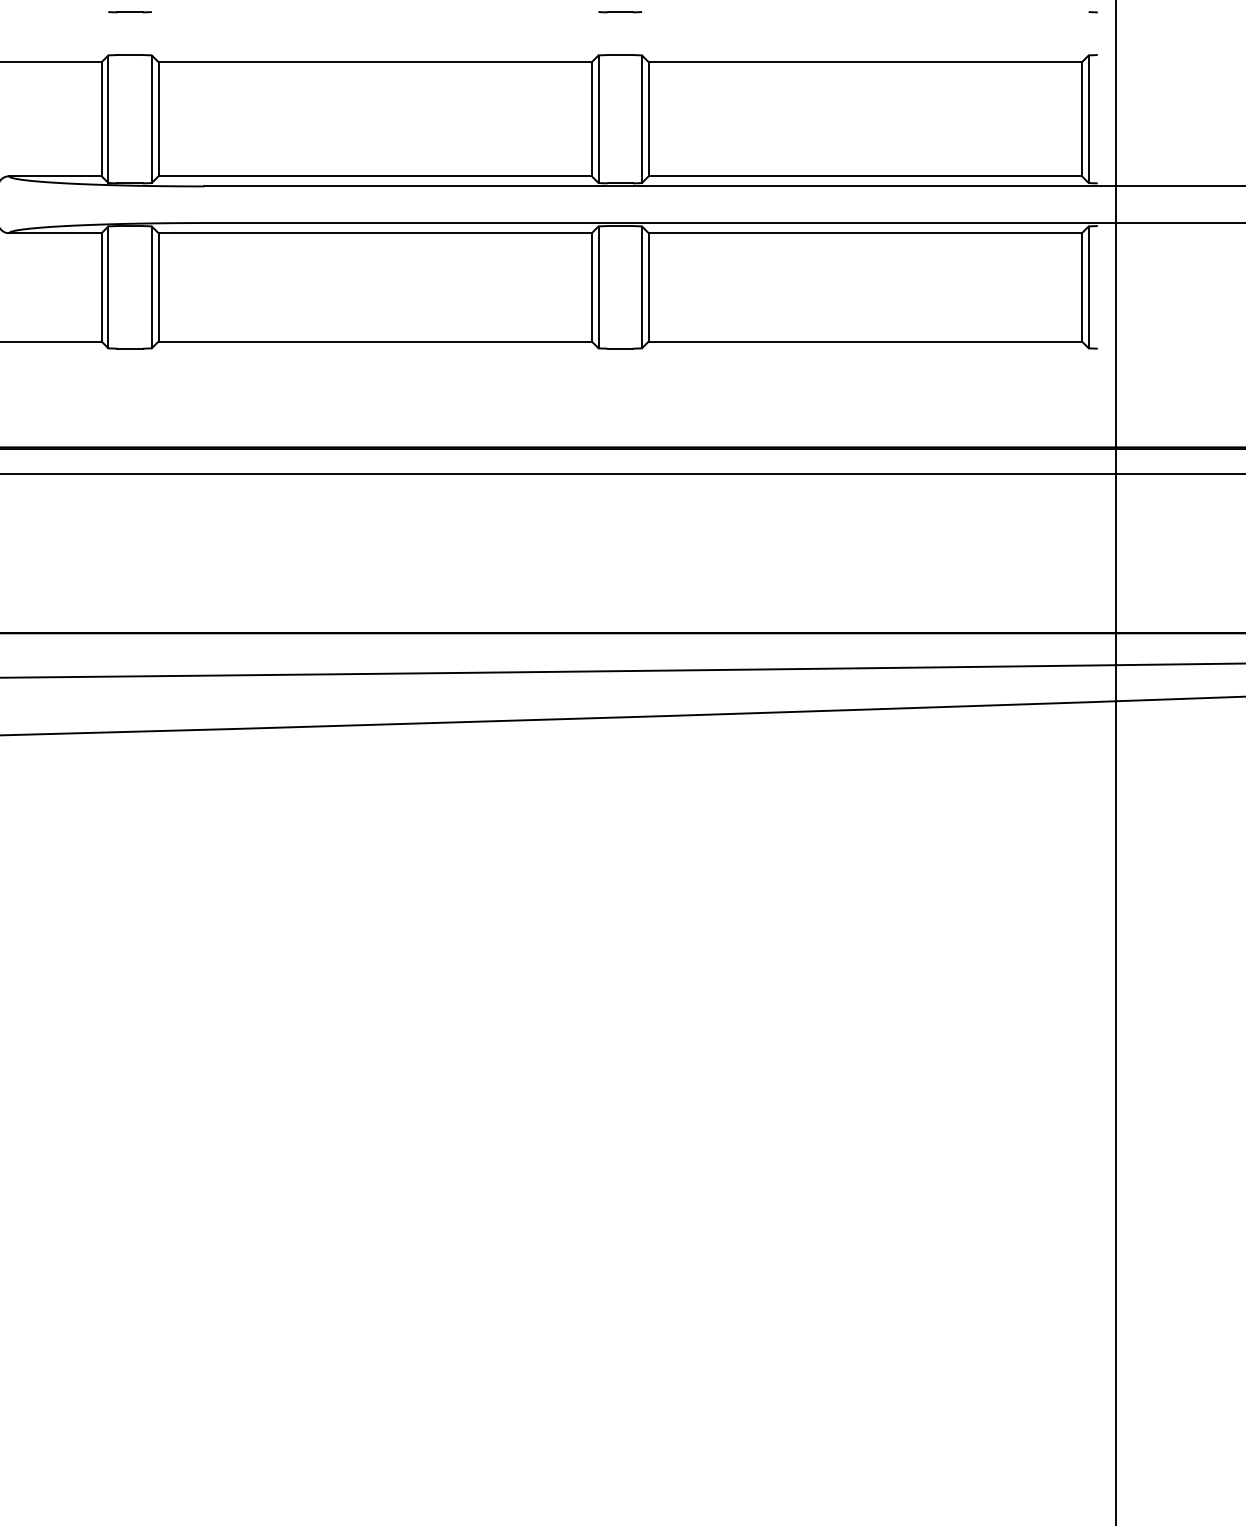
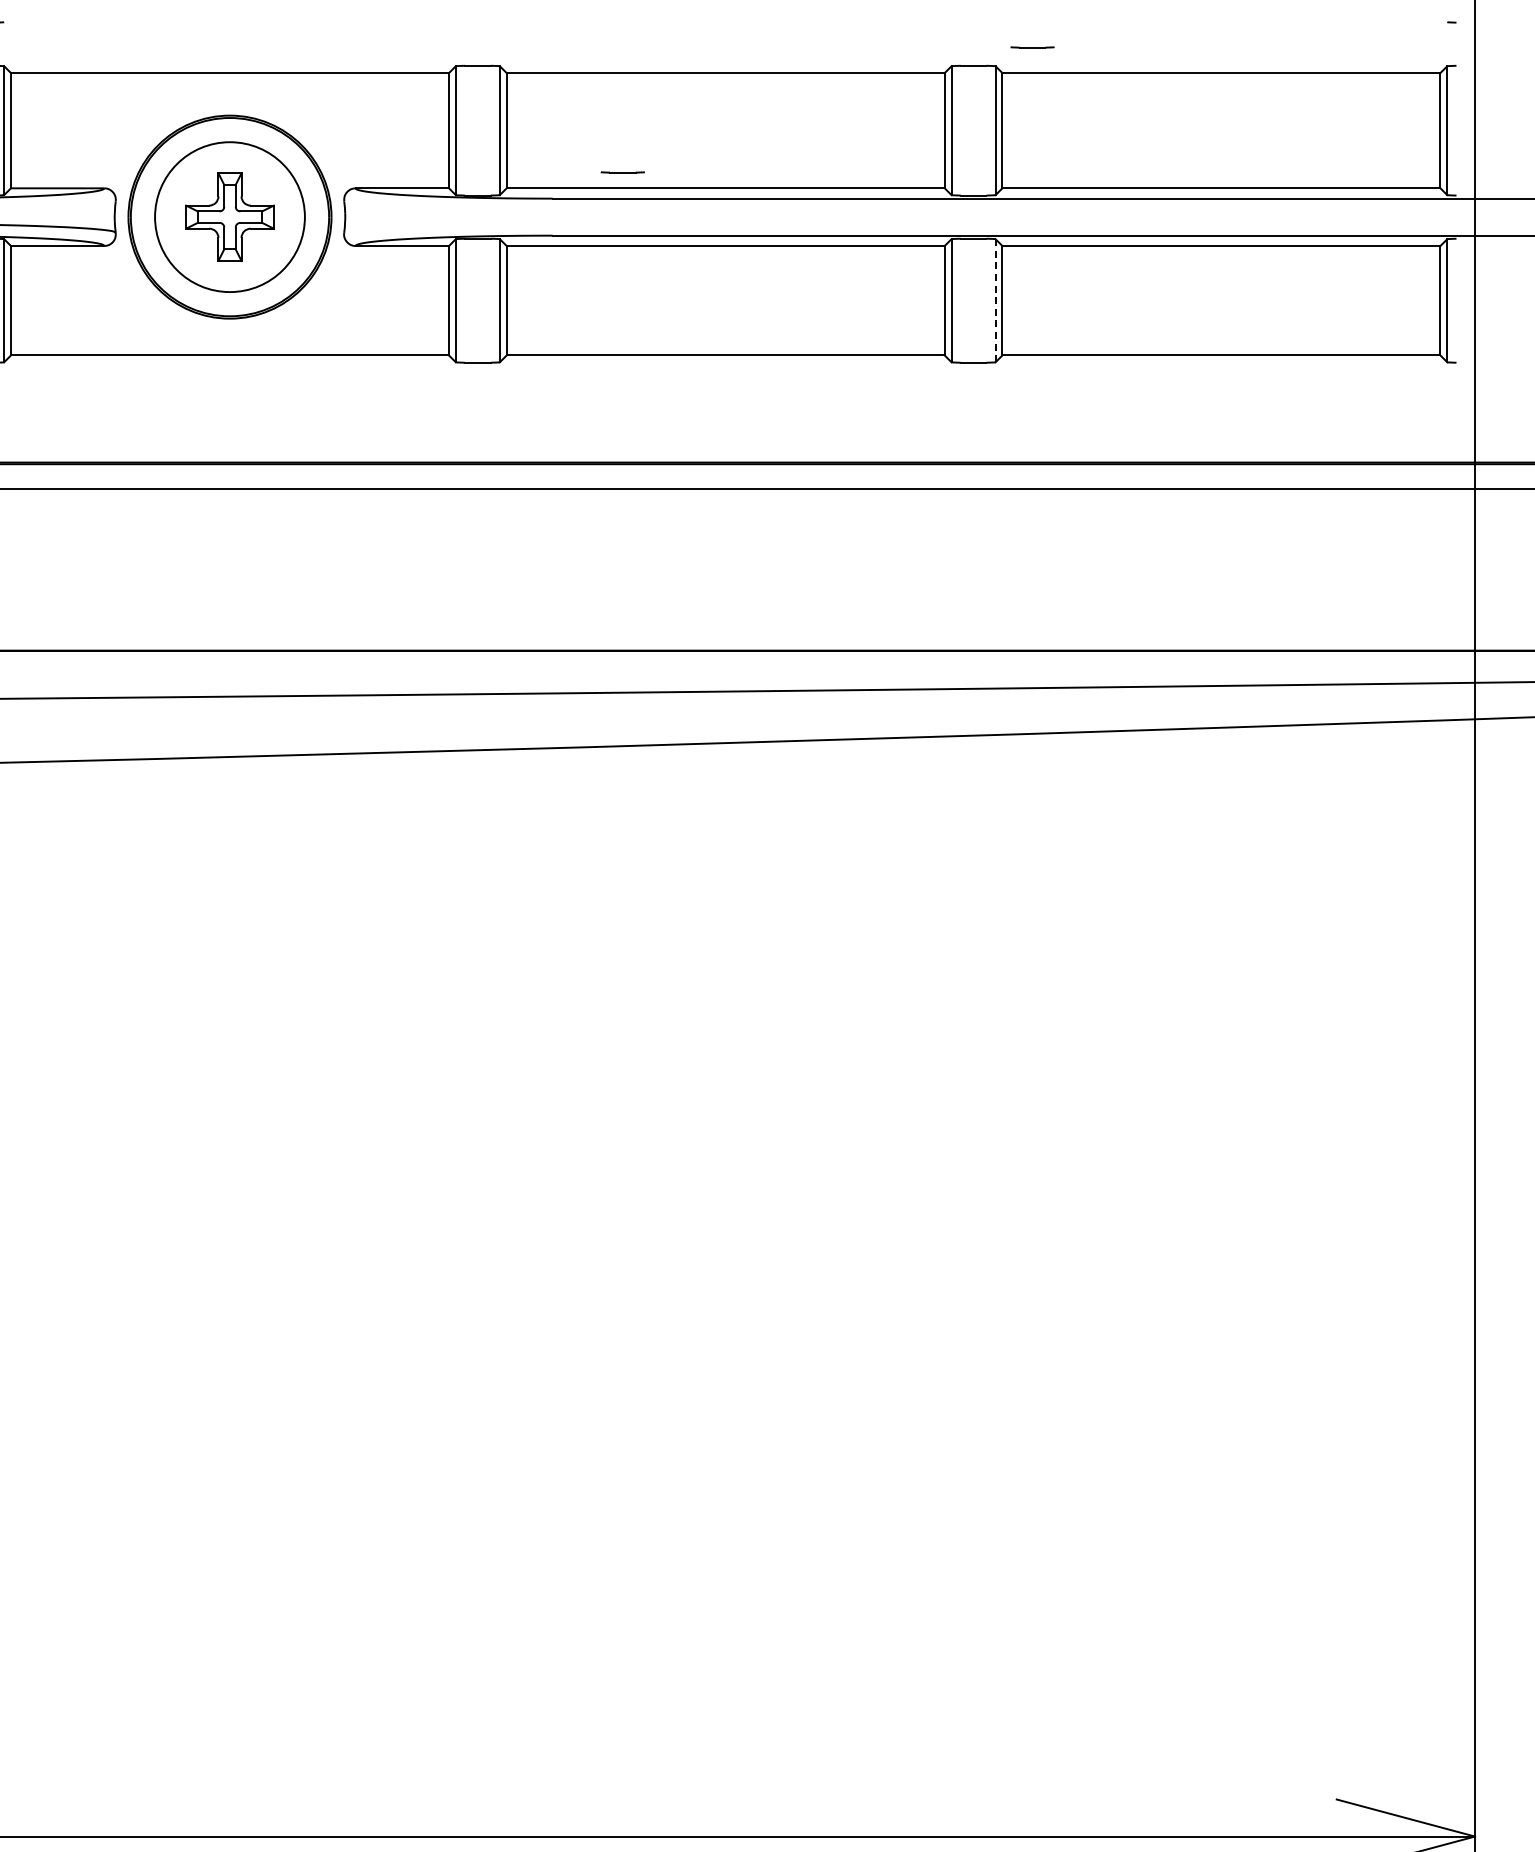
line: (129, 12) -> (622, 172), moved
line: (620, 12) -> (1032, 47), moved
line: (641, 287) -> (995, 300), solid -> dashed

